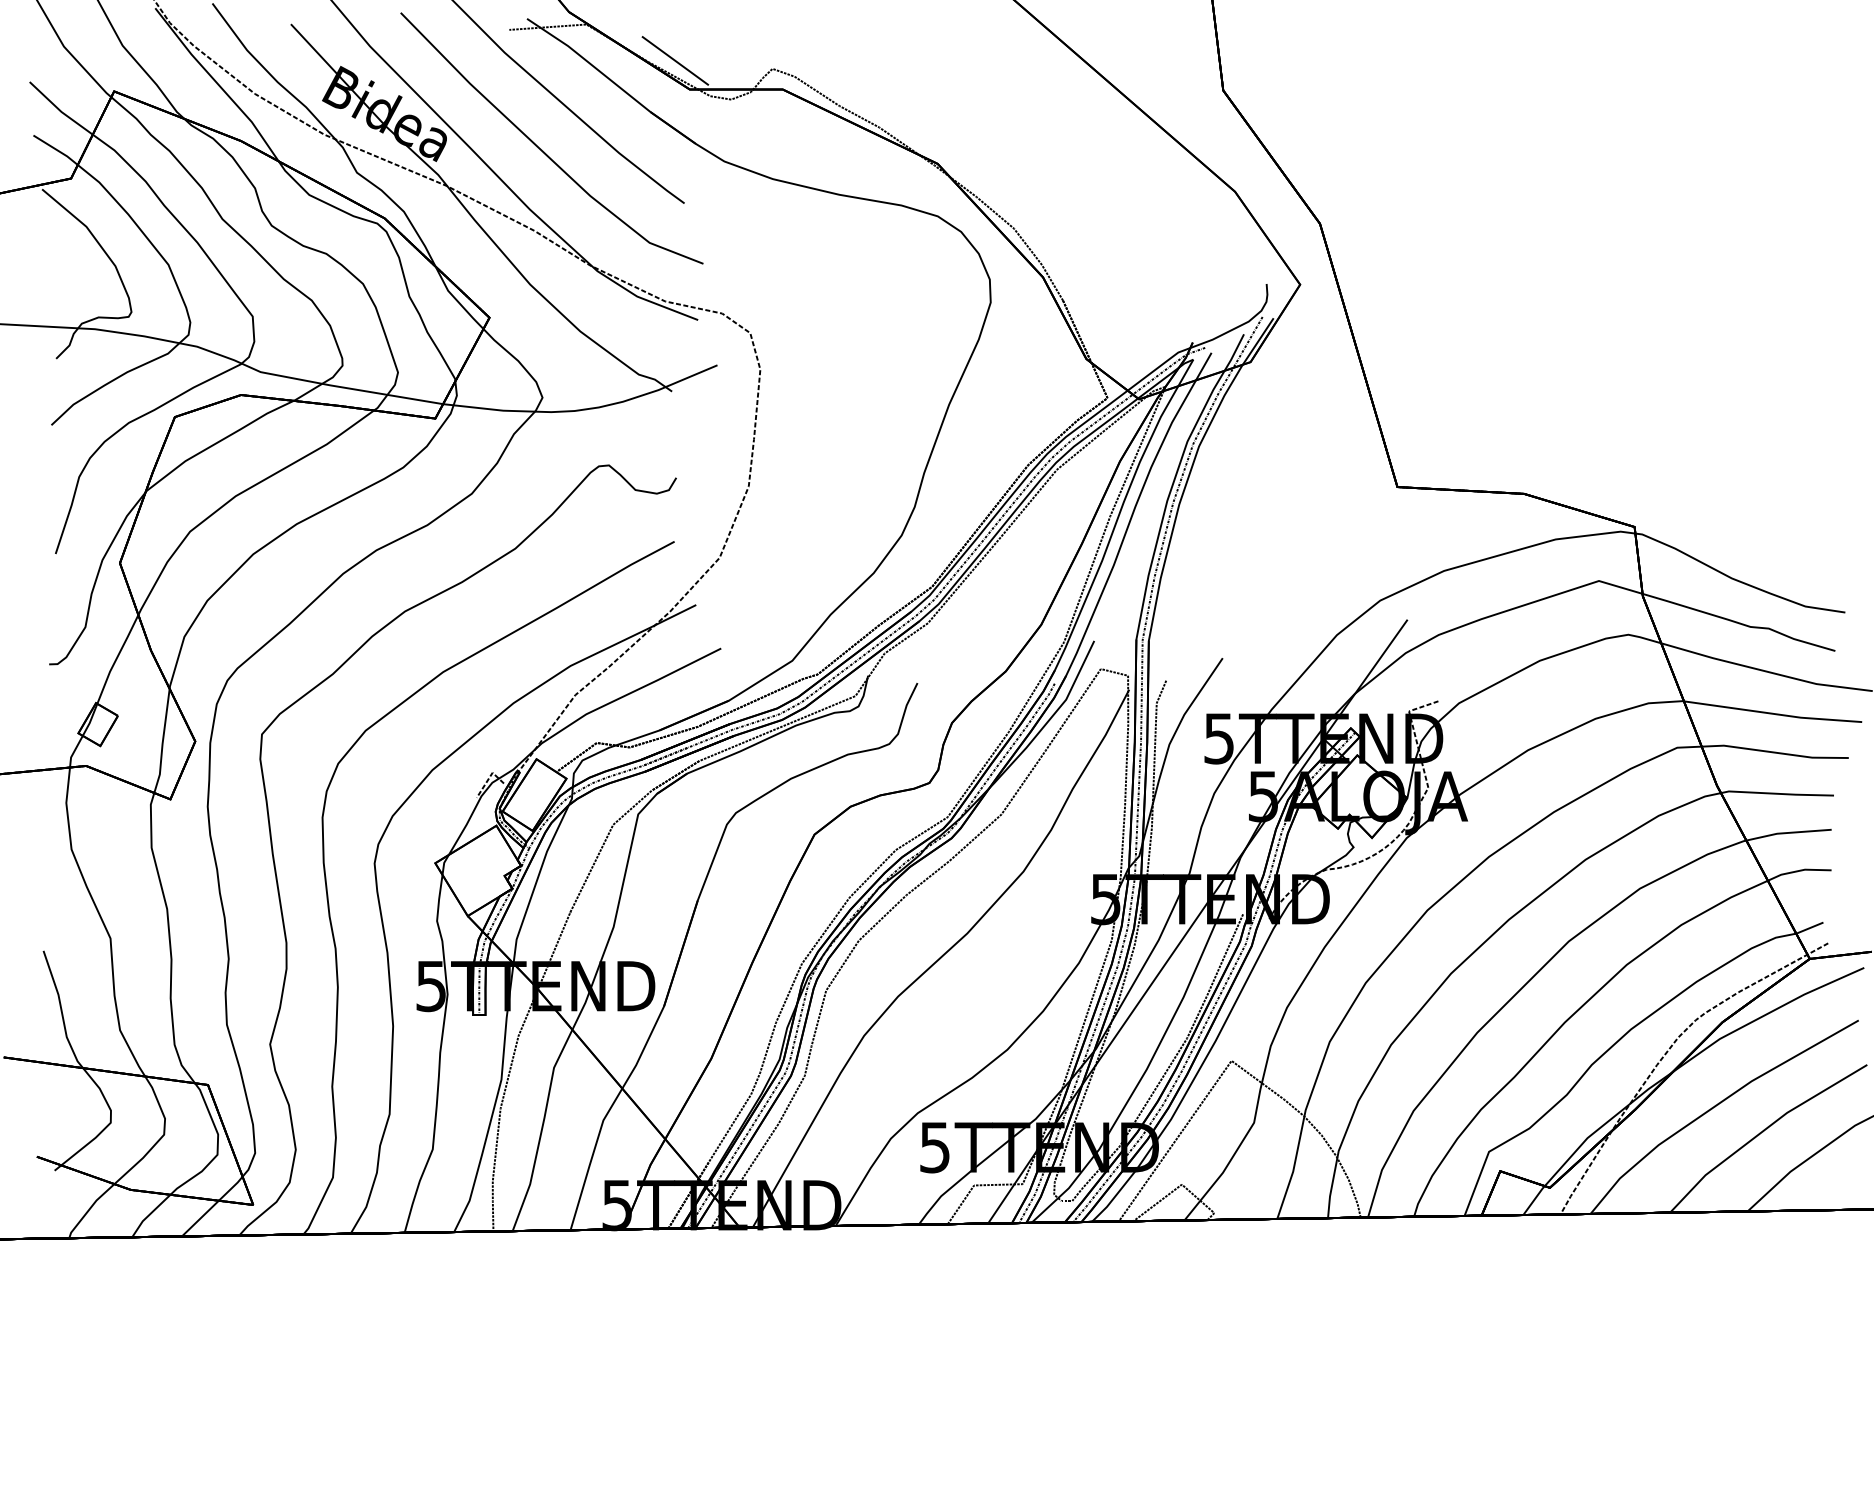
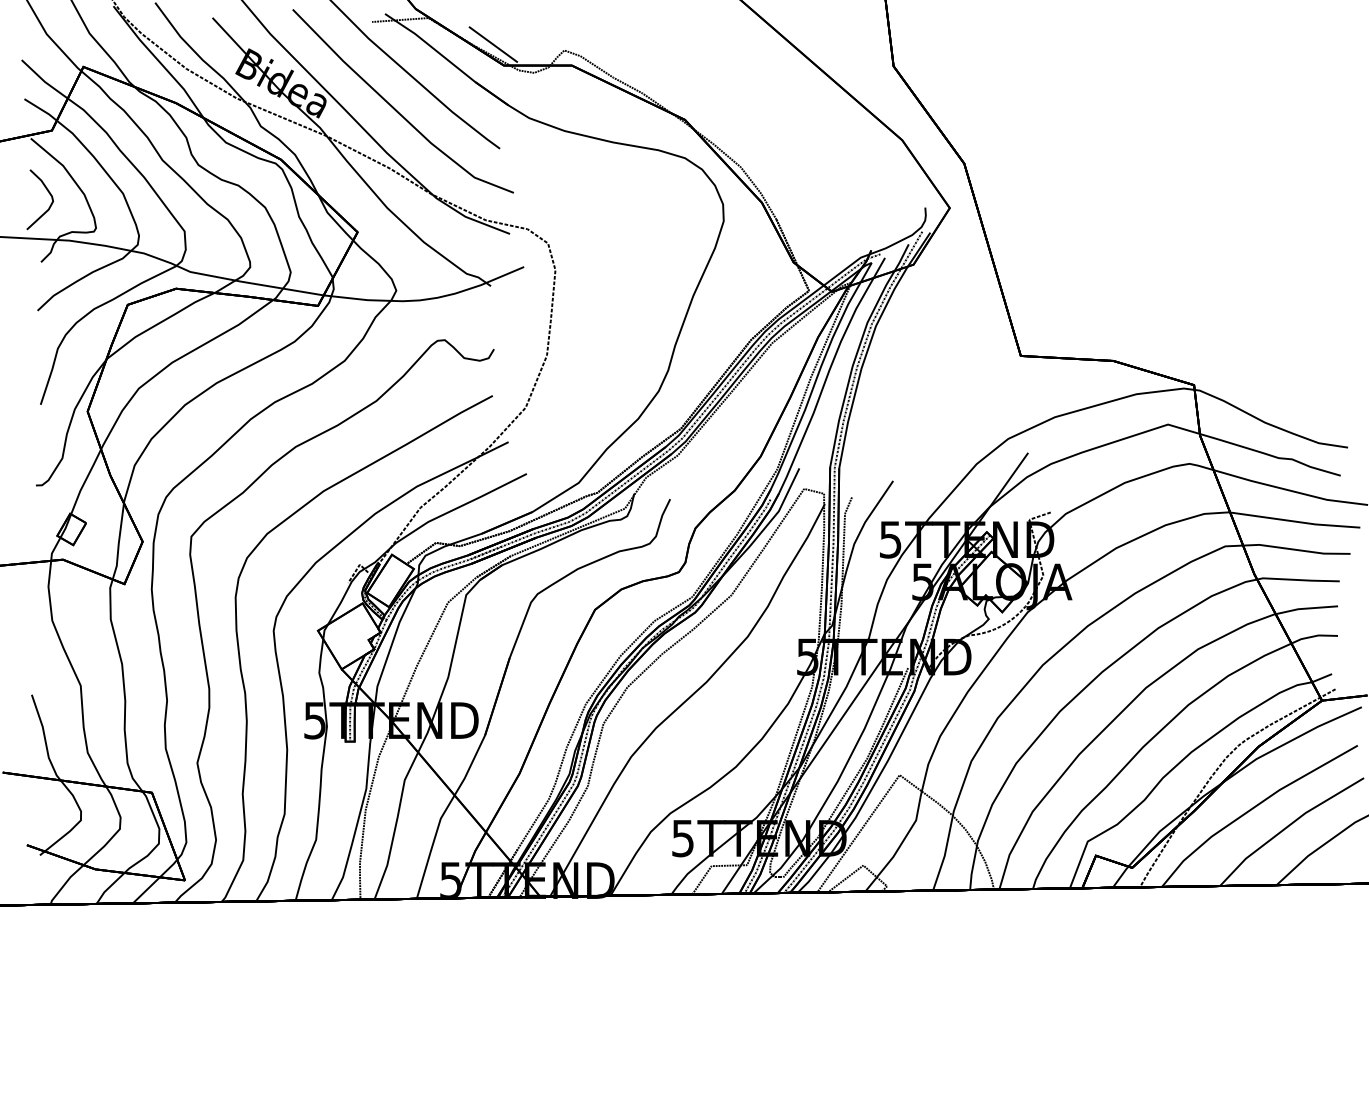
part: (67, 265) -> (49, 194), added

